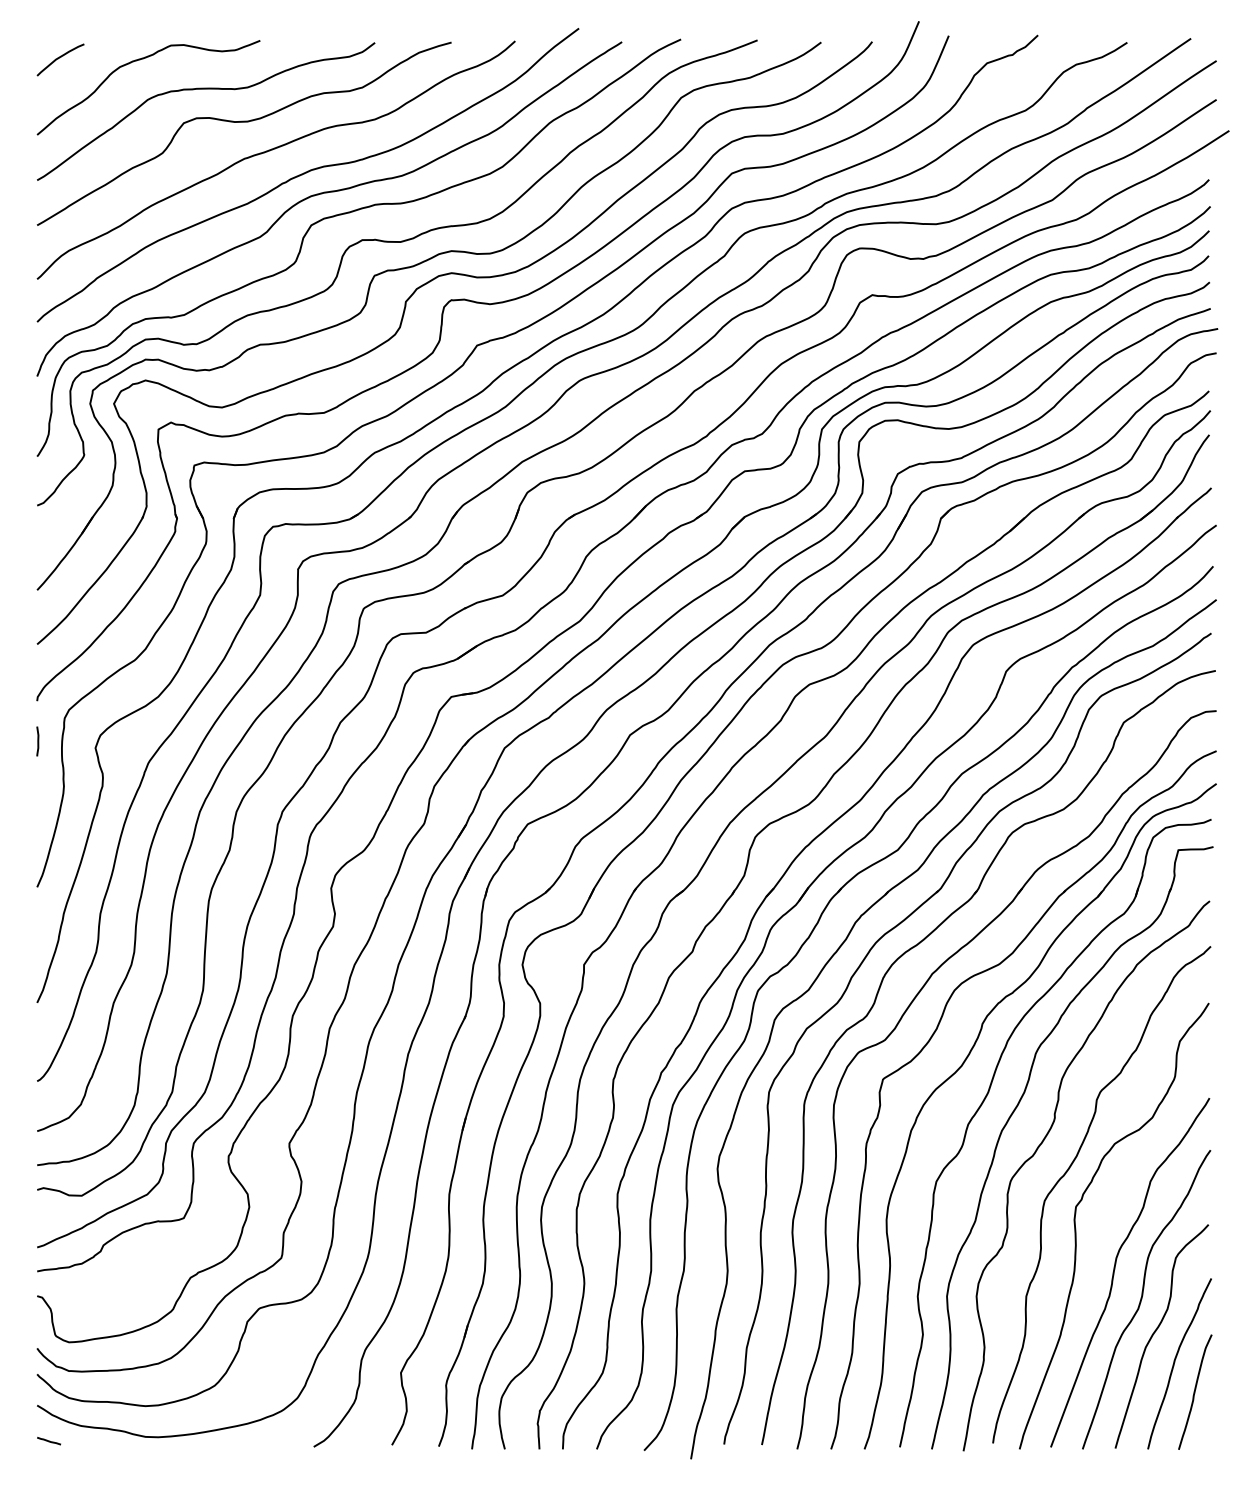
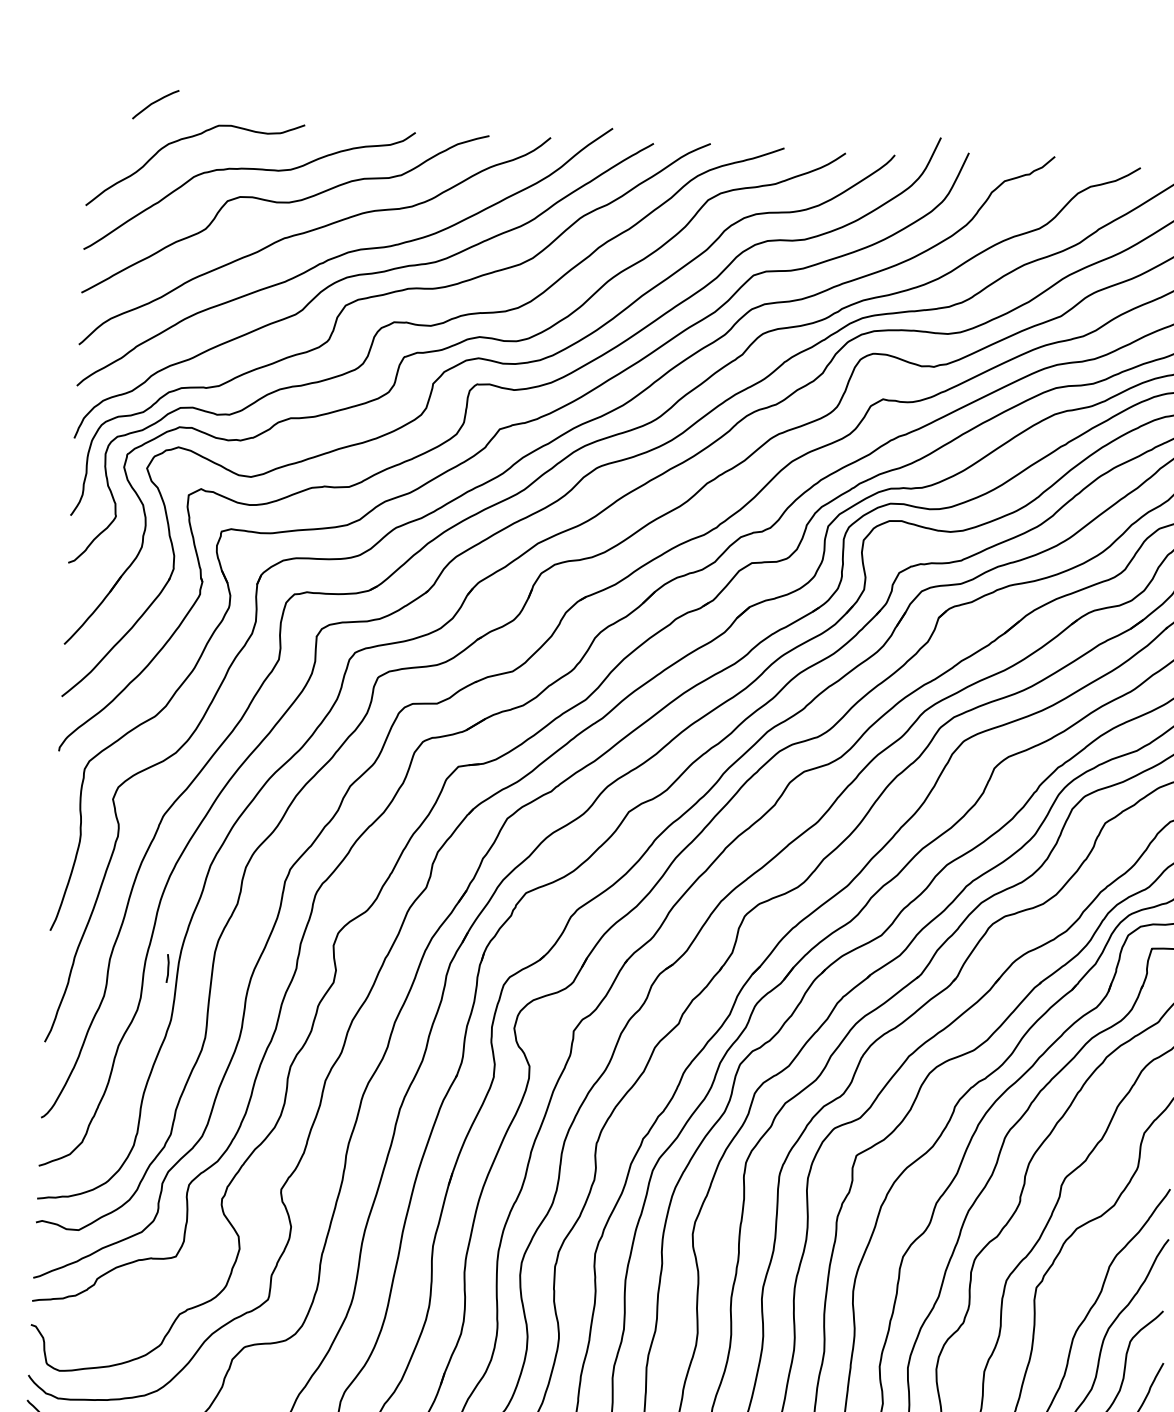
curve: (59, 58) -> (154, 103), moved
line: (37, 741) -> (167, 968), moved

